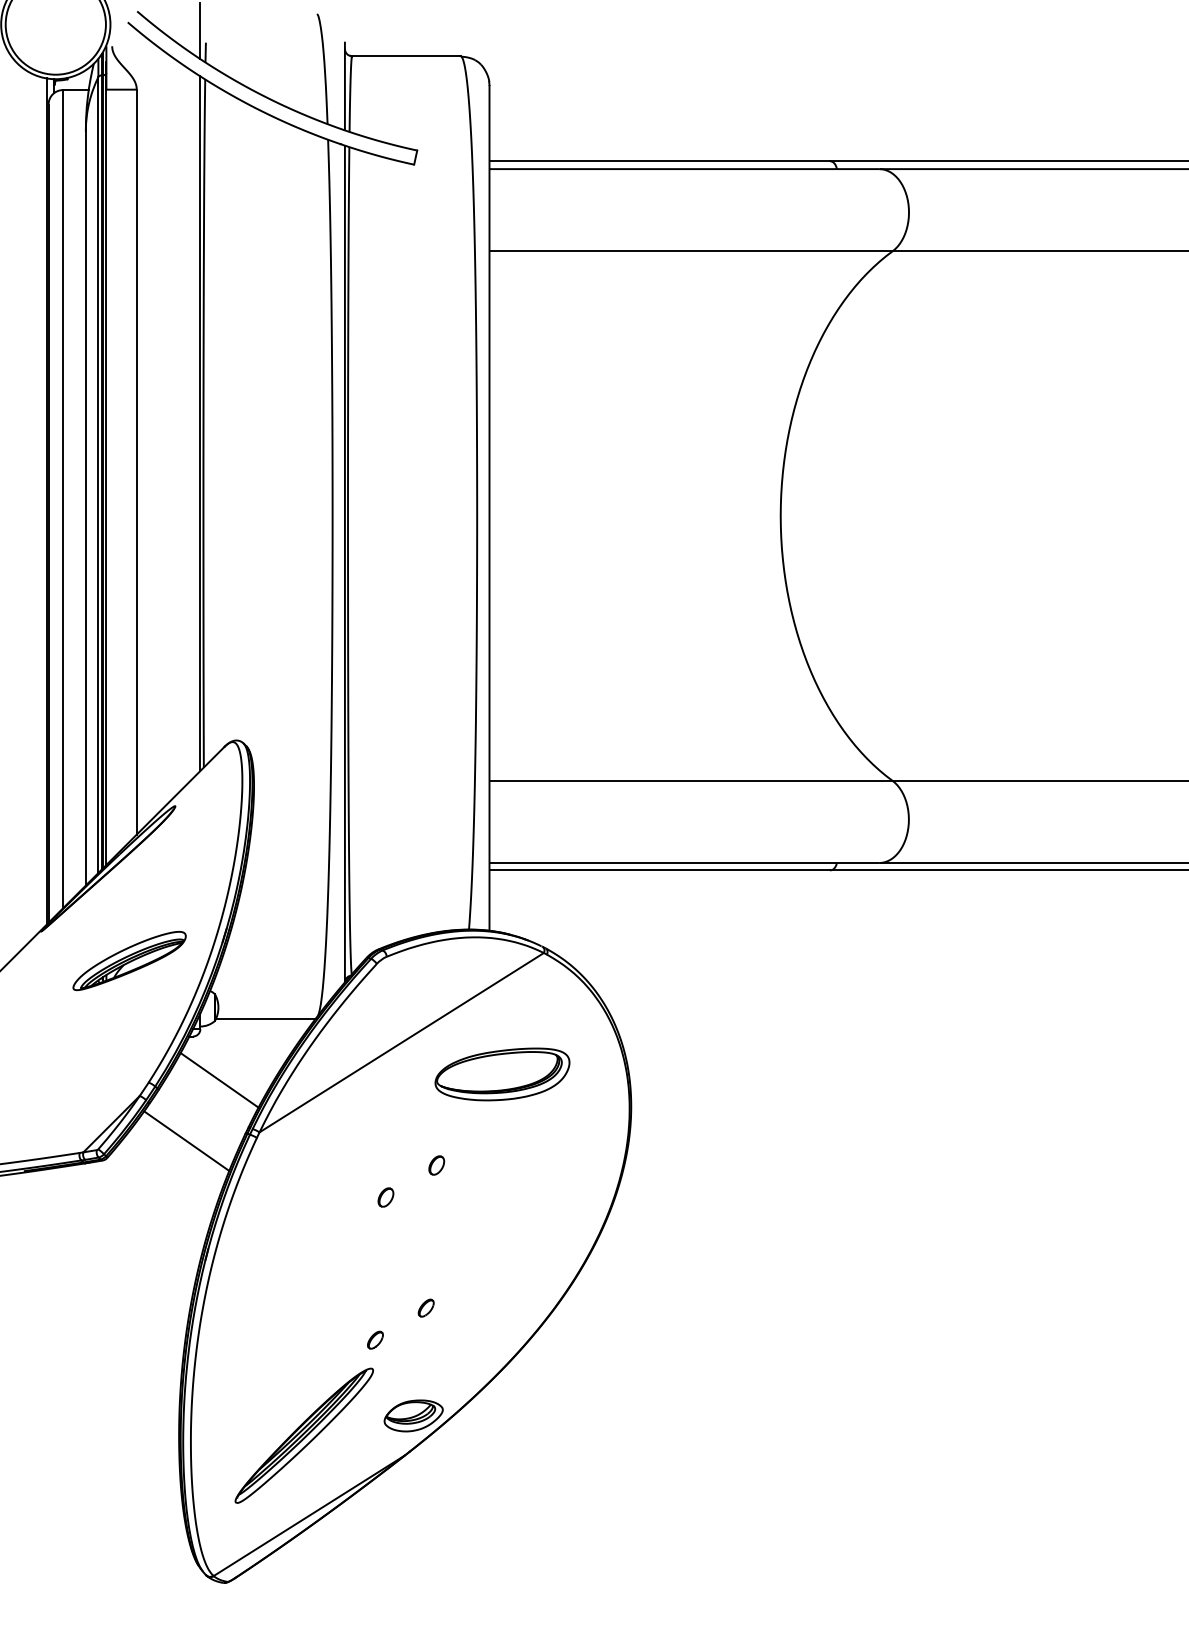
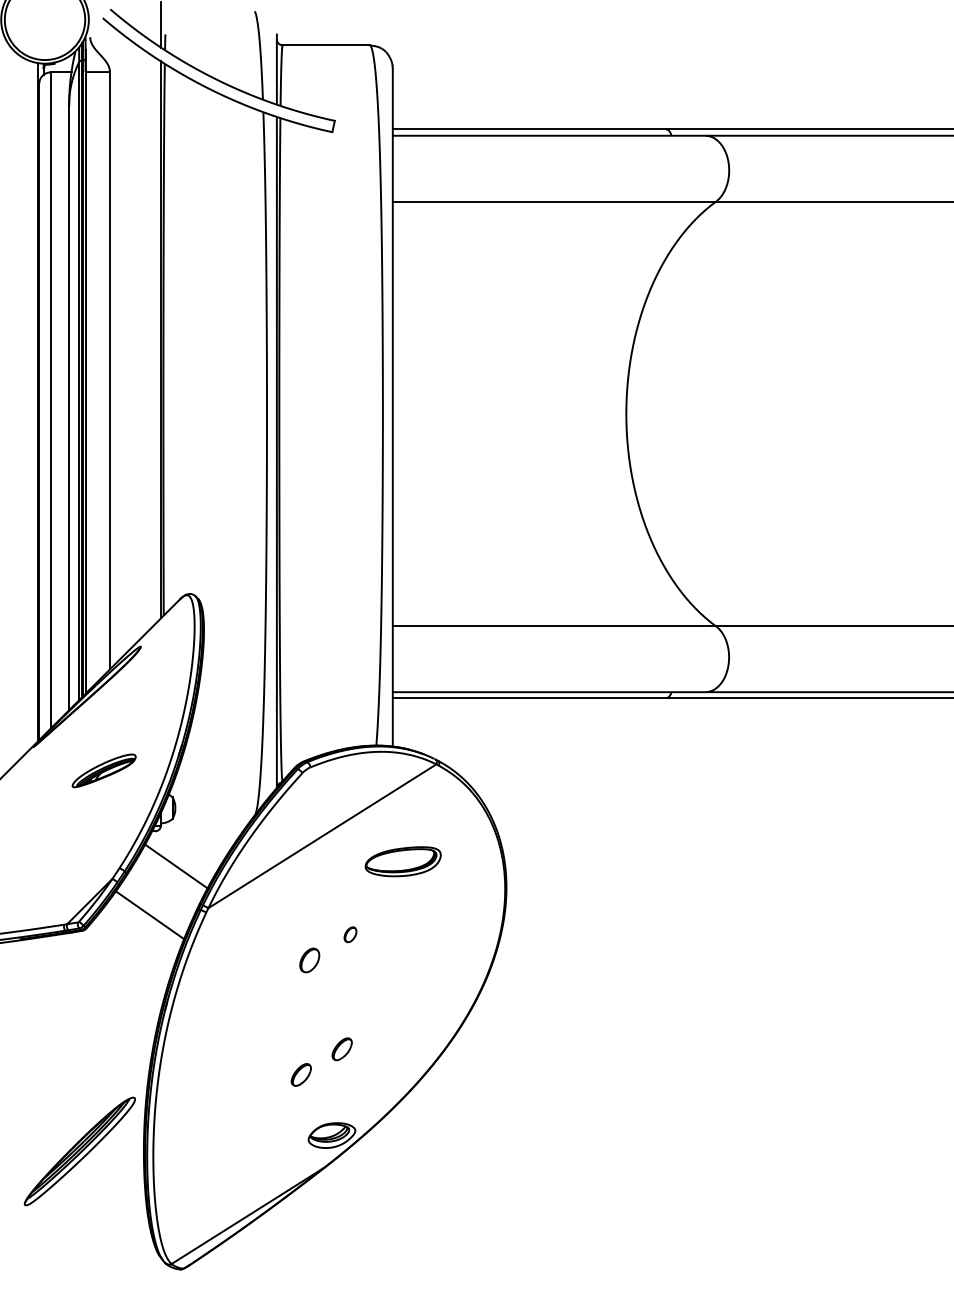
part: (129, 961) -> (104, 771), size x0.7
line: (265, 1018) -> (213, 816), removed
part: (502, 1074) -> (403, 861), size x0.7
part: (385, 1197) -> (309, 960), size x1.6
part: (425, 1307) -> (341, 1048), size x1.6
part: (375, 1339) -> (301, 1074), size x1.6
part: (303, 1435) -> (79, 1151), moved

